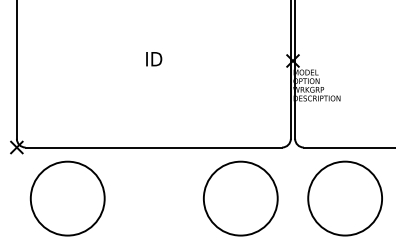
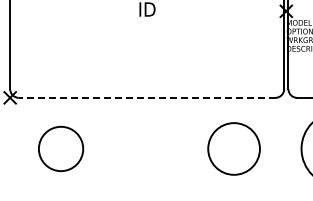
line: (153, 147) -> (146, 97), solid -> dashed
circle: (67, 198) -> (60, 148), size x0.6
circle: (240, 198) -> (233, 148), size x0.7

